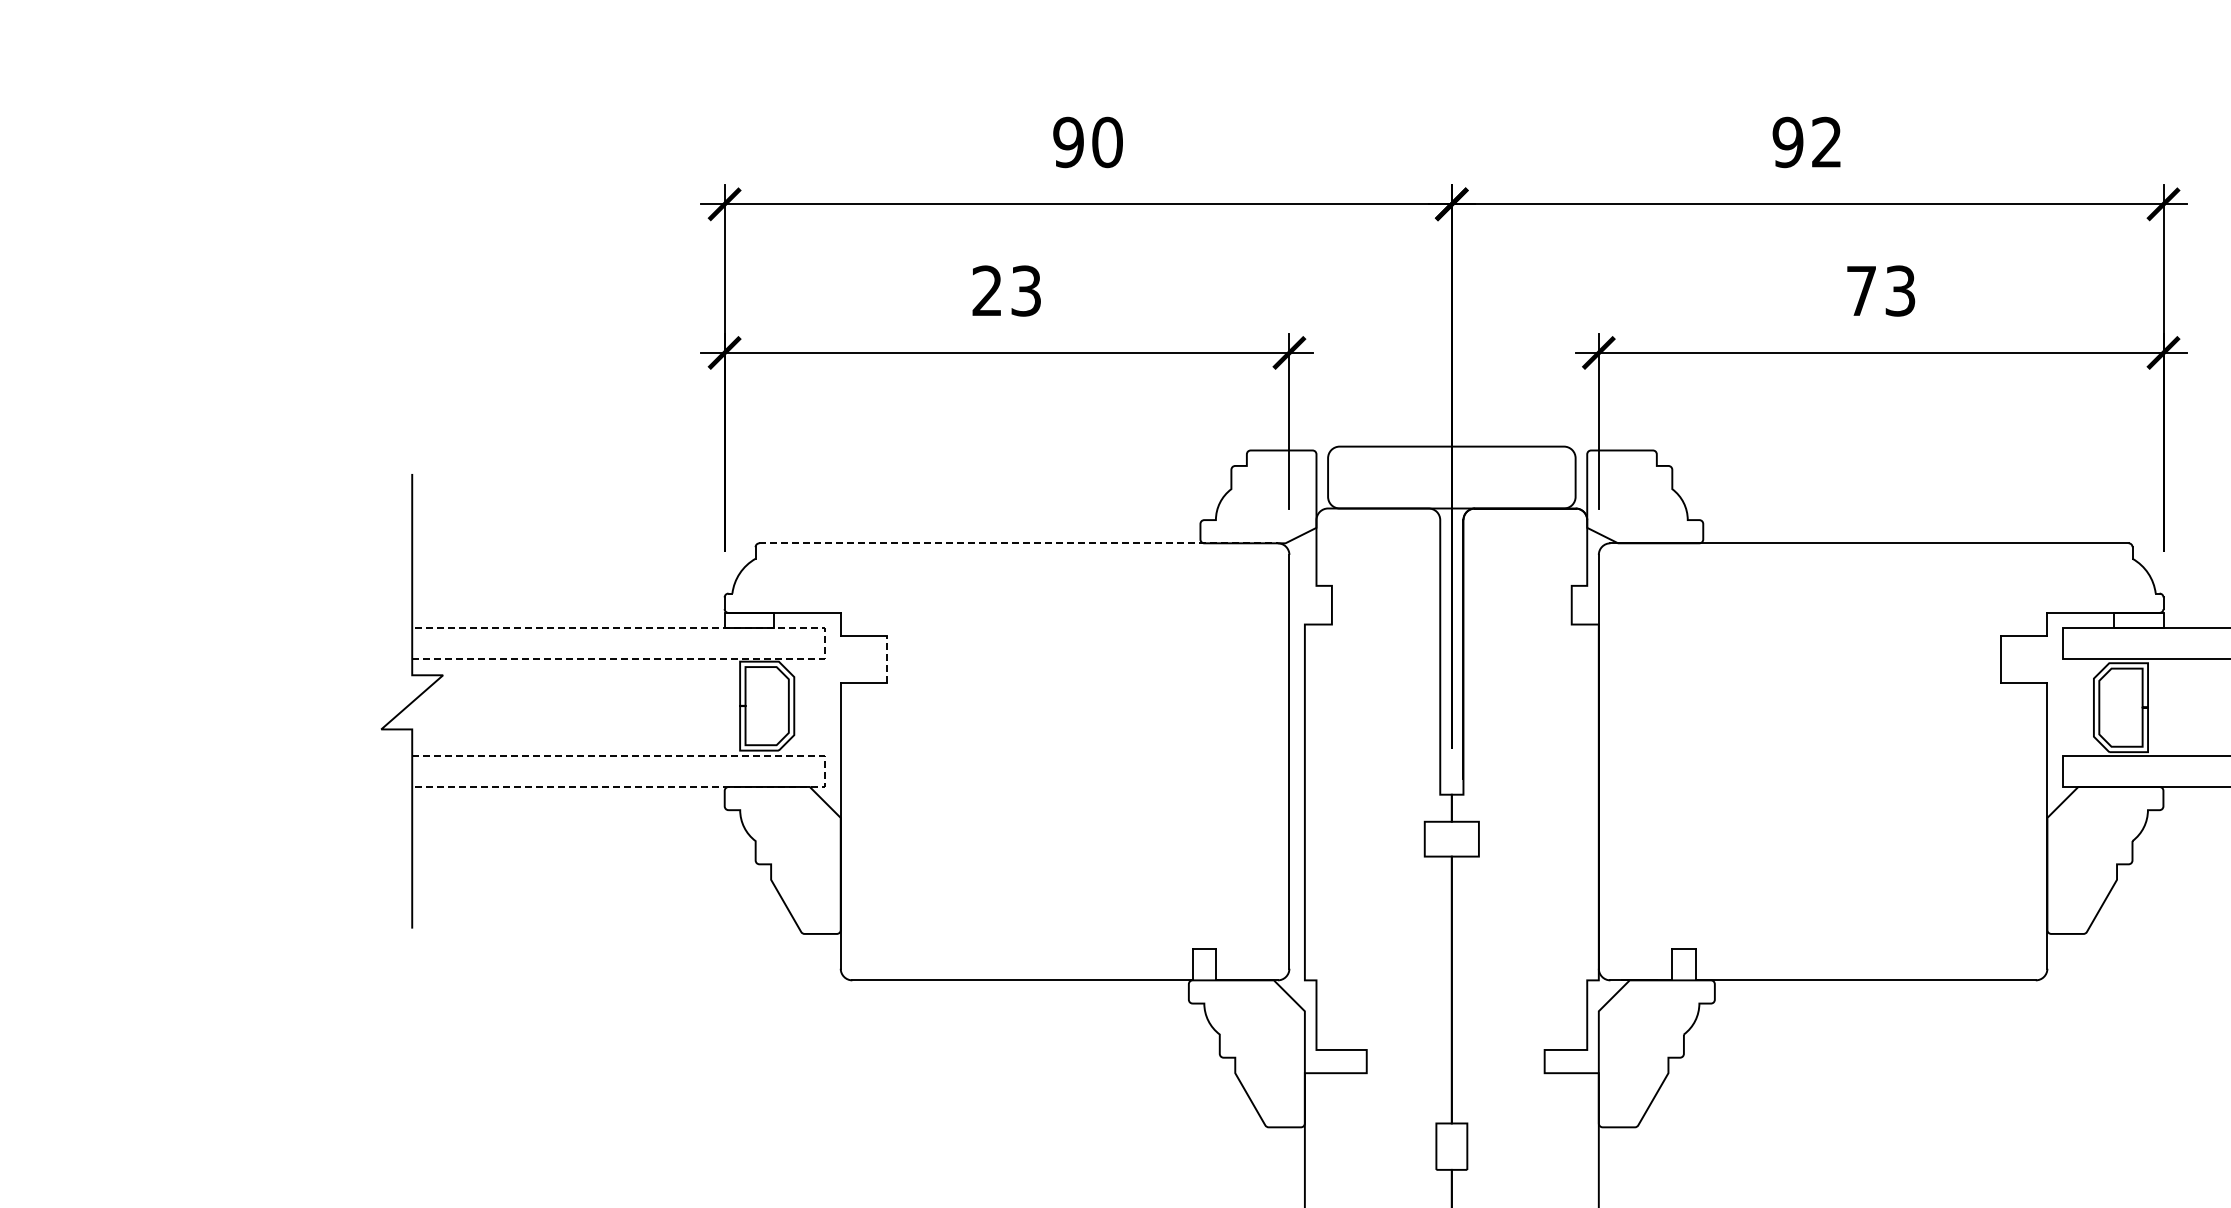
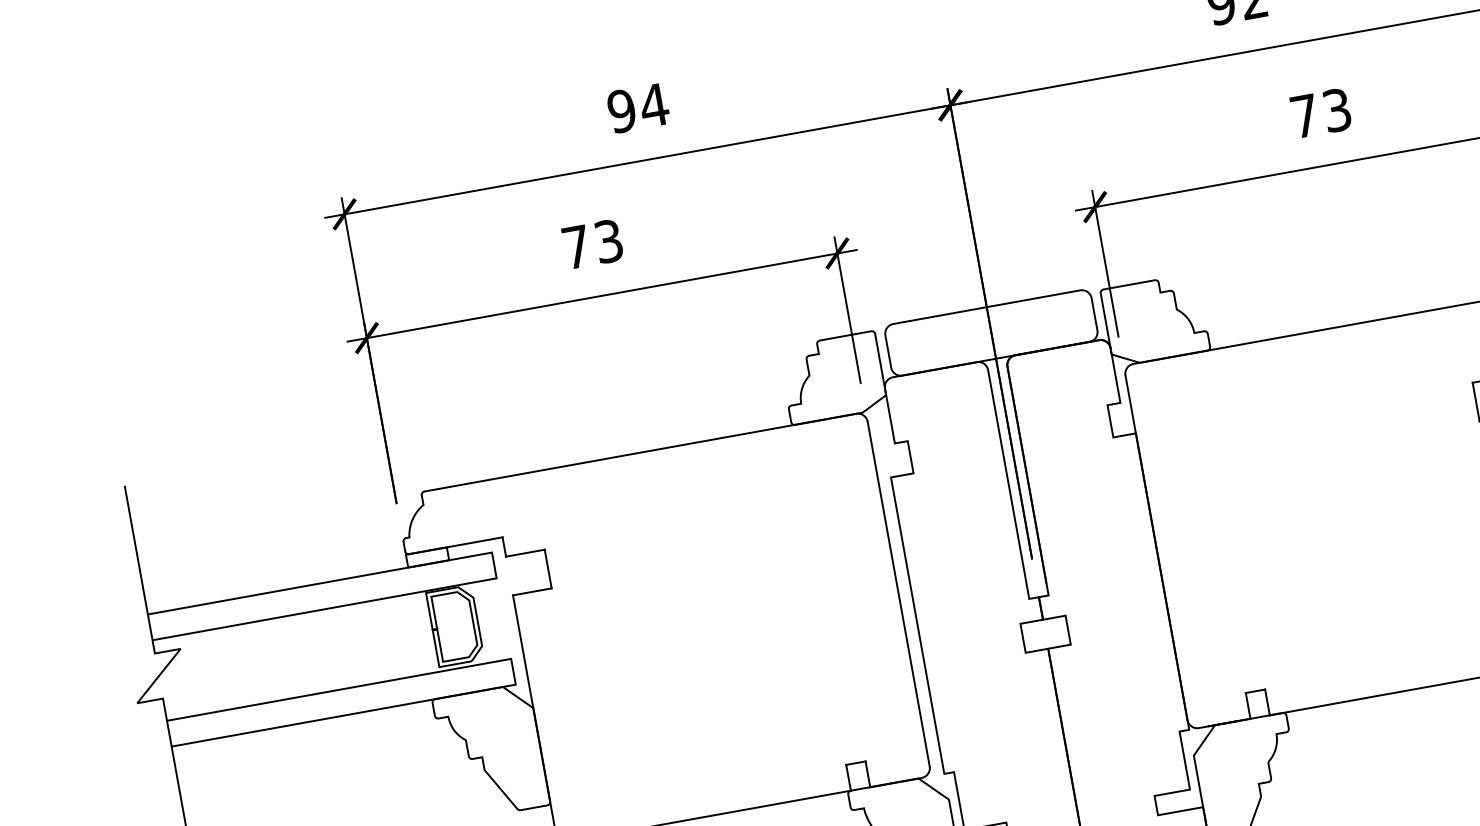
text: (1107, 142) -> (654, 105), 90 -> 94
text: (986, 290) -> (575, 246), 23 -> 73
line: (1019, 543) -> (641, 452), dashed -> solid
line: (825, 643) -> (494, 565), dashed -> solid
line: (887, 658) -> (548, 568), dashed -> solid
line: (825, 772) -> (513, 672), dashed -> solid

